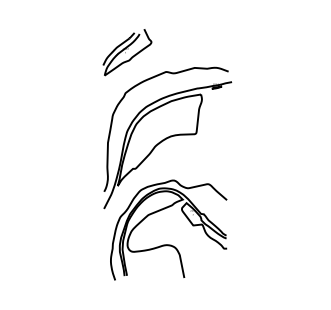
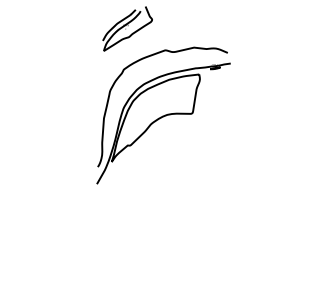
part: (168, 244) -> (159, 222), removed

